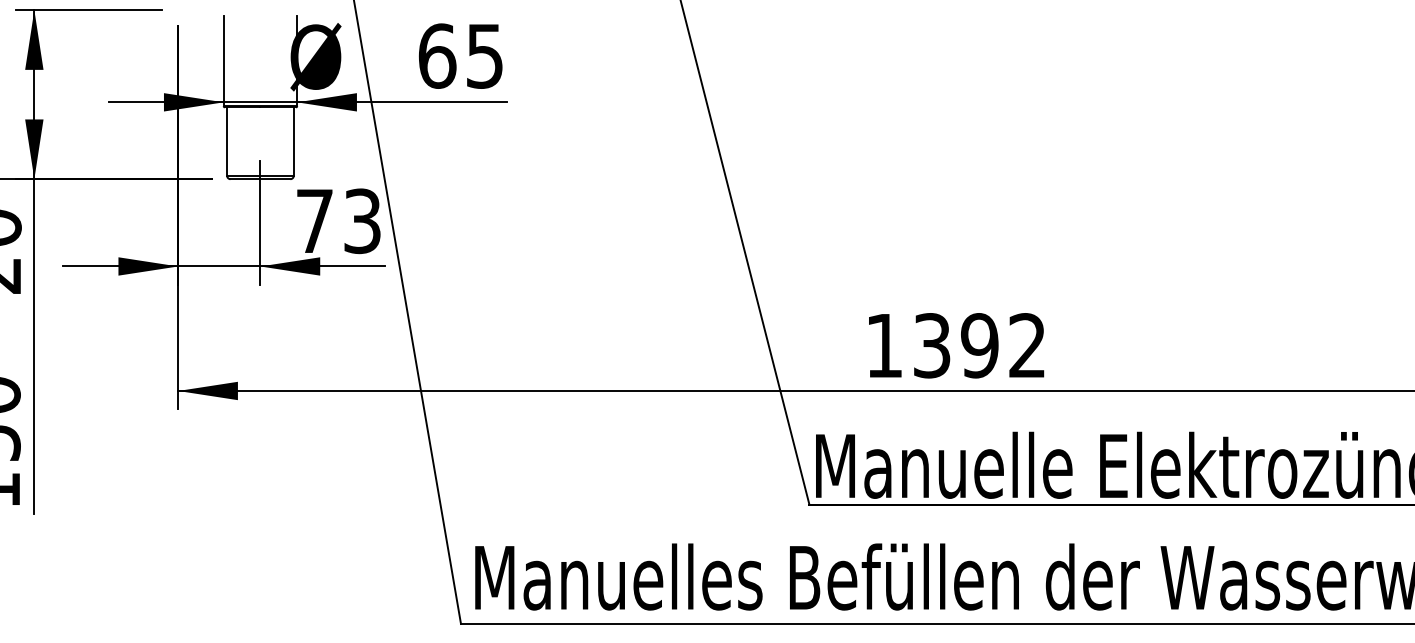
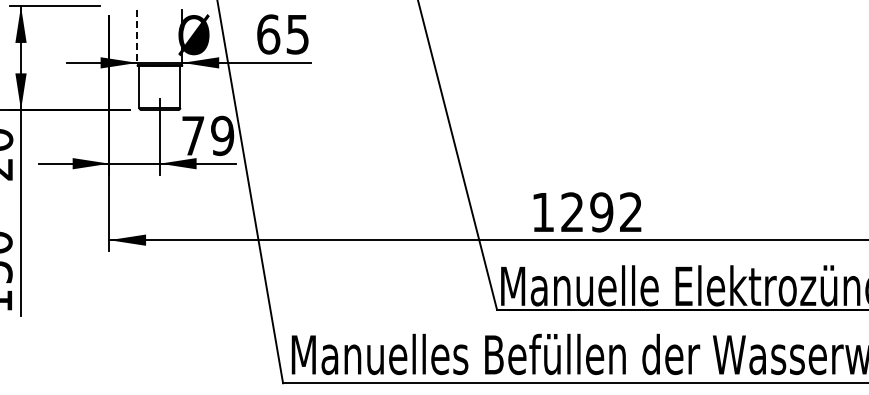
line: (223, 61) -> (137, 37), solid -> dashed
text: (362, 220) -> (222, 135), 73 -> 79
text: (932, 345) -> (572, 212), 1392 -> 1292

